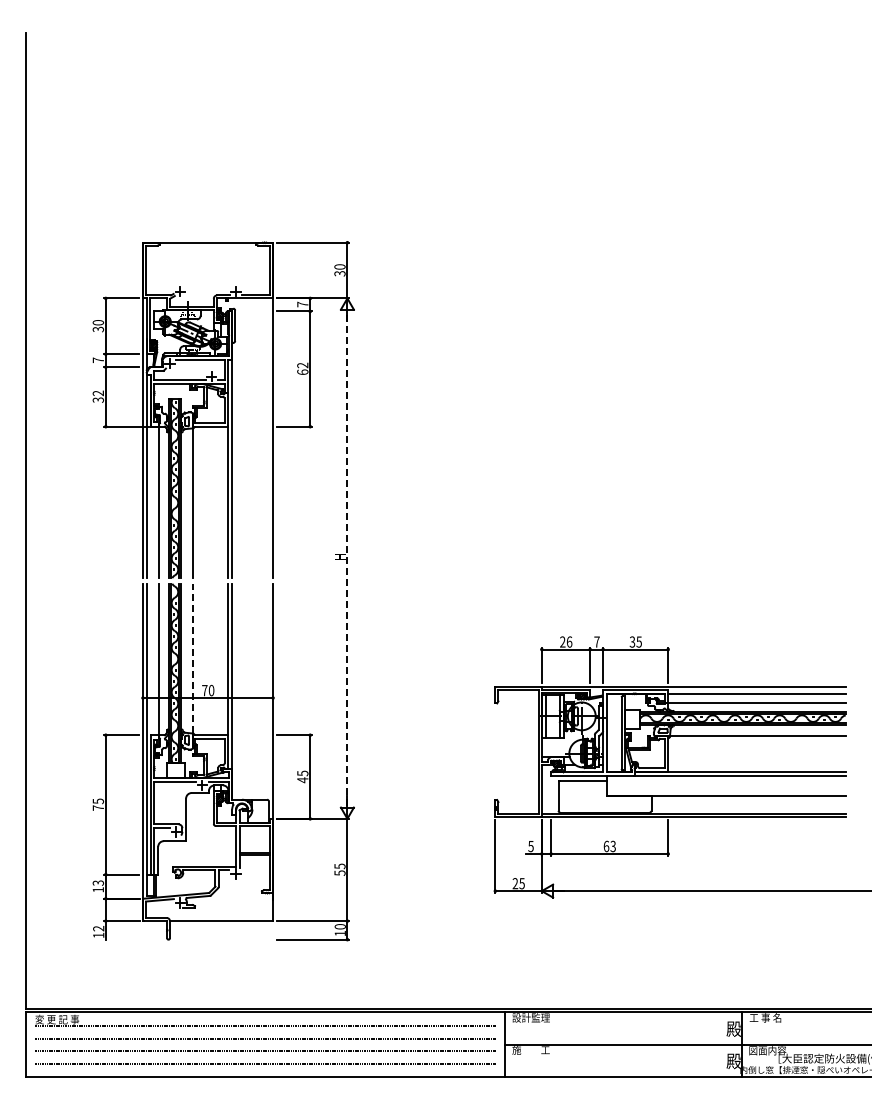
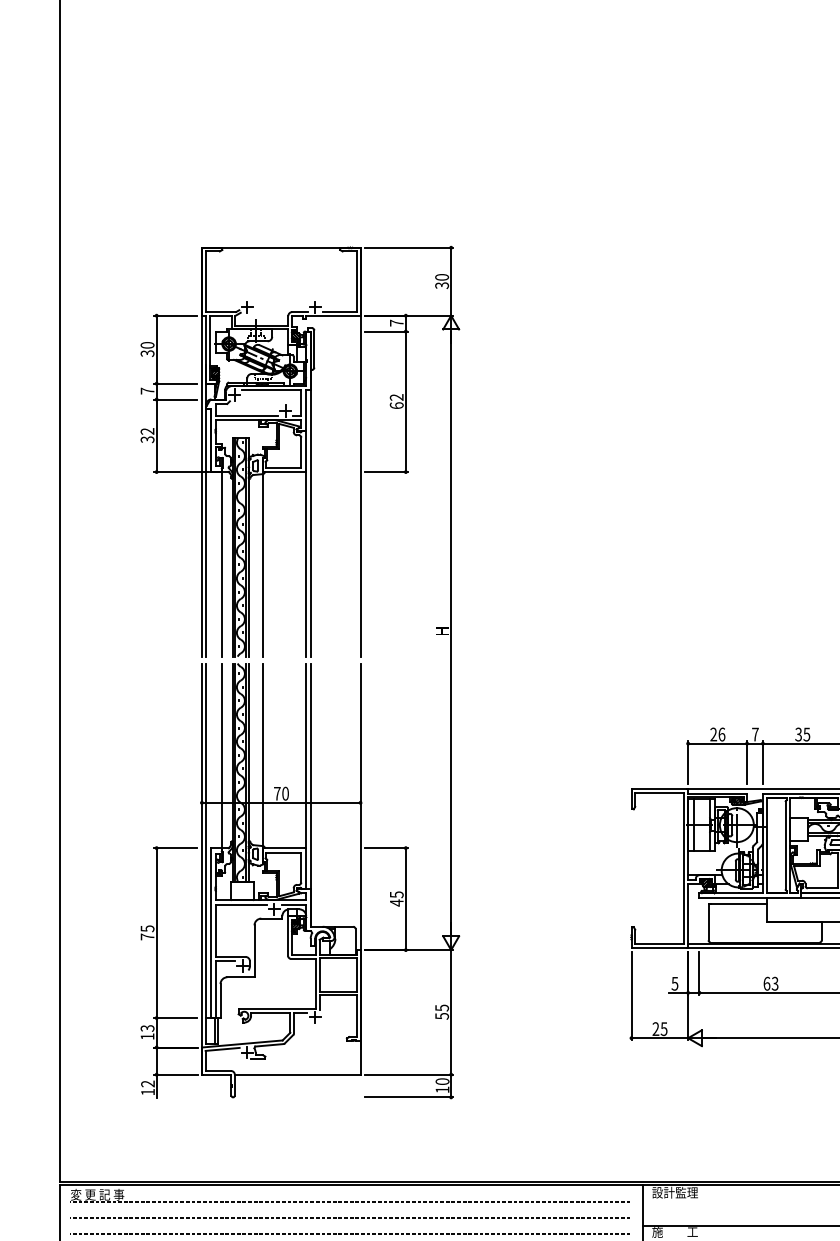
line: (347, 558) -> (451, 632), dashed -> solid
line: (192, 658) -> (262, 754), dashed -> solid

